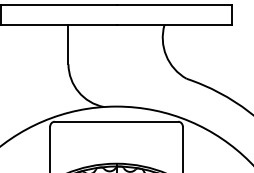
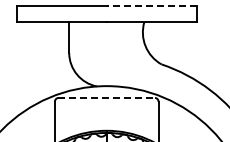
line: (173, 4) -> (151, 6), solid -> dashed
line: (117, 121) -> (107, 97), solid -> dashed

